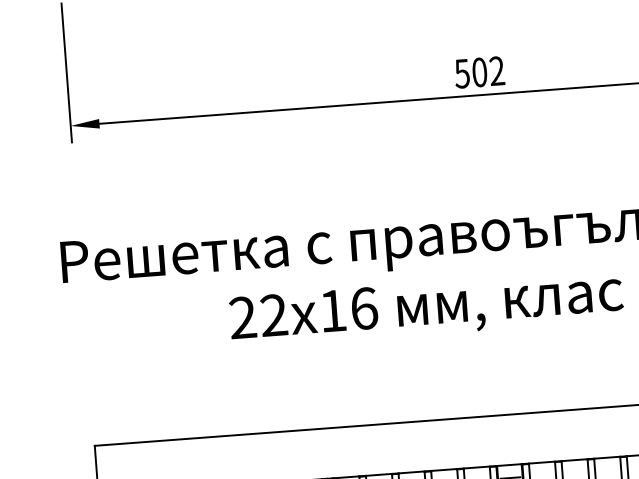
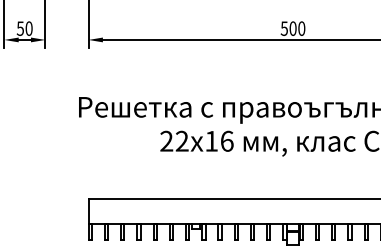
text: (496, 70) -> (301, 28), 502 -> 500

